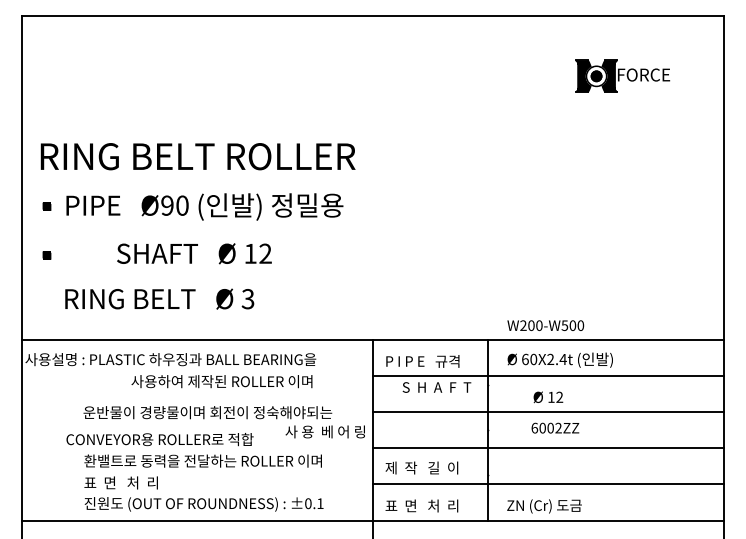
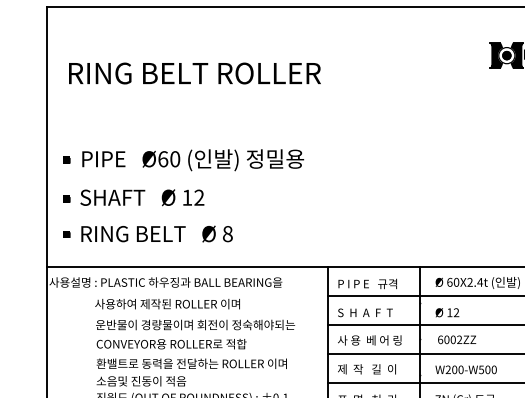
text: (197, 156) -> (194, 73), moved
text: (167, 205) -> (163, 159), Ø90 -> Ø60
text: (194, 253) -> (142, 197), moved
part: (46, 299) -> (66, 234), added
text: (247, 299) -> (227, 234), 3 -> 8
text: (545, 325) -> (465, 369), moved
text: (221, 381) -> (167, 304), moved
text: (436, 387) -> (365, 312), moved
text: (548, 397) -> (447, 312), moved
text: (555, 427) -> (457, 339), moved
text: (324, 431) -> (369, 340), moved
text: (159, 439) -> (171, 344), moved
text: (140, 482) -> (141, 380), 표  면   처  리 -> 소음및 진동이 적음

